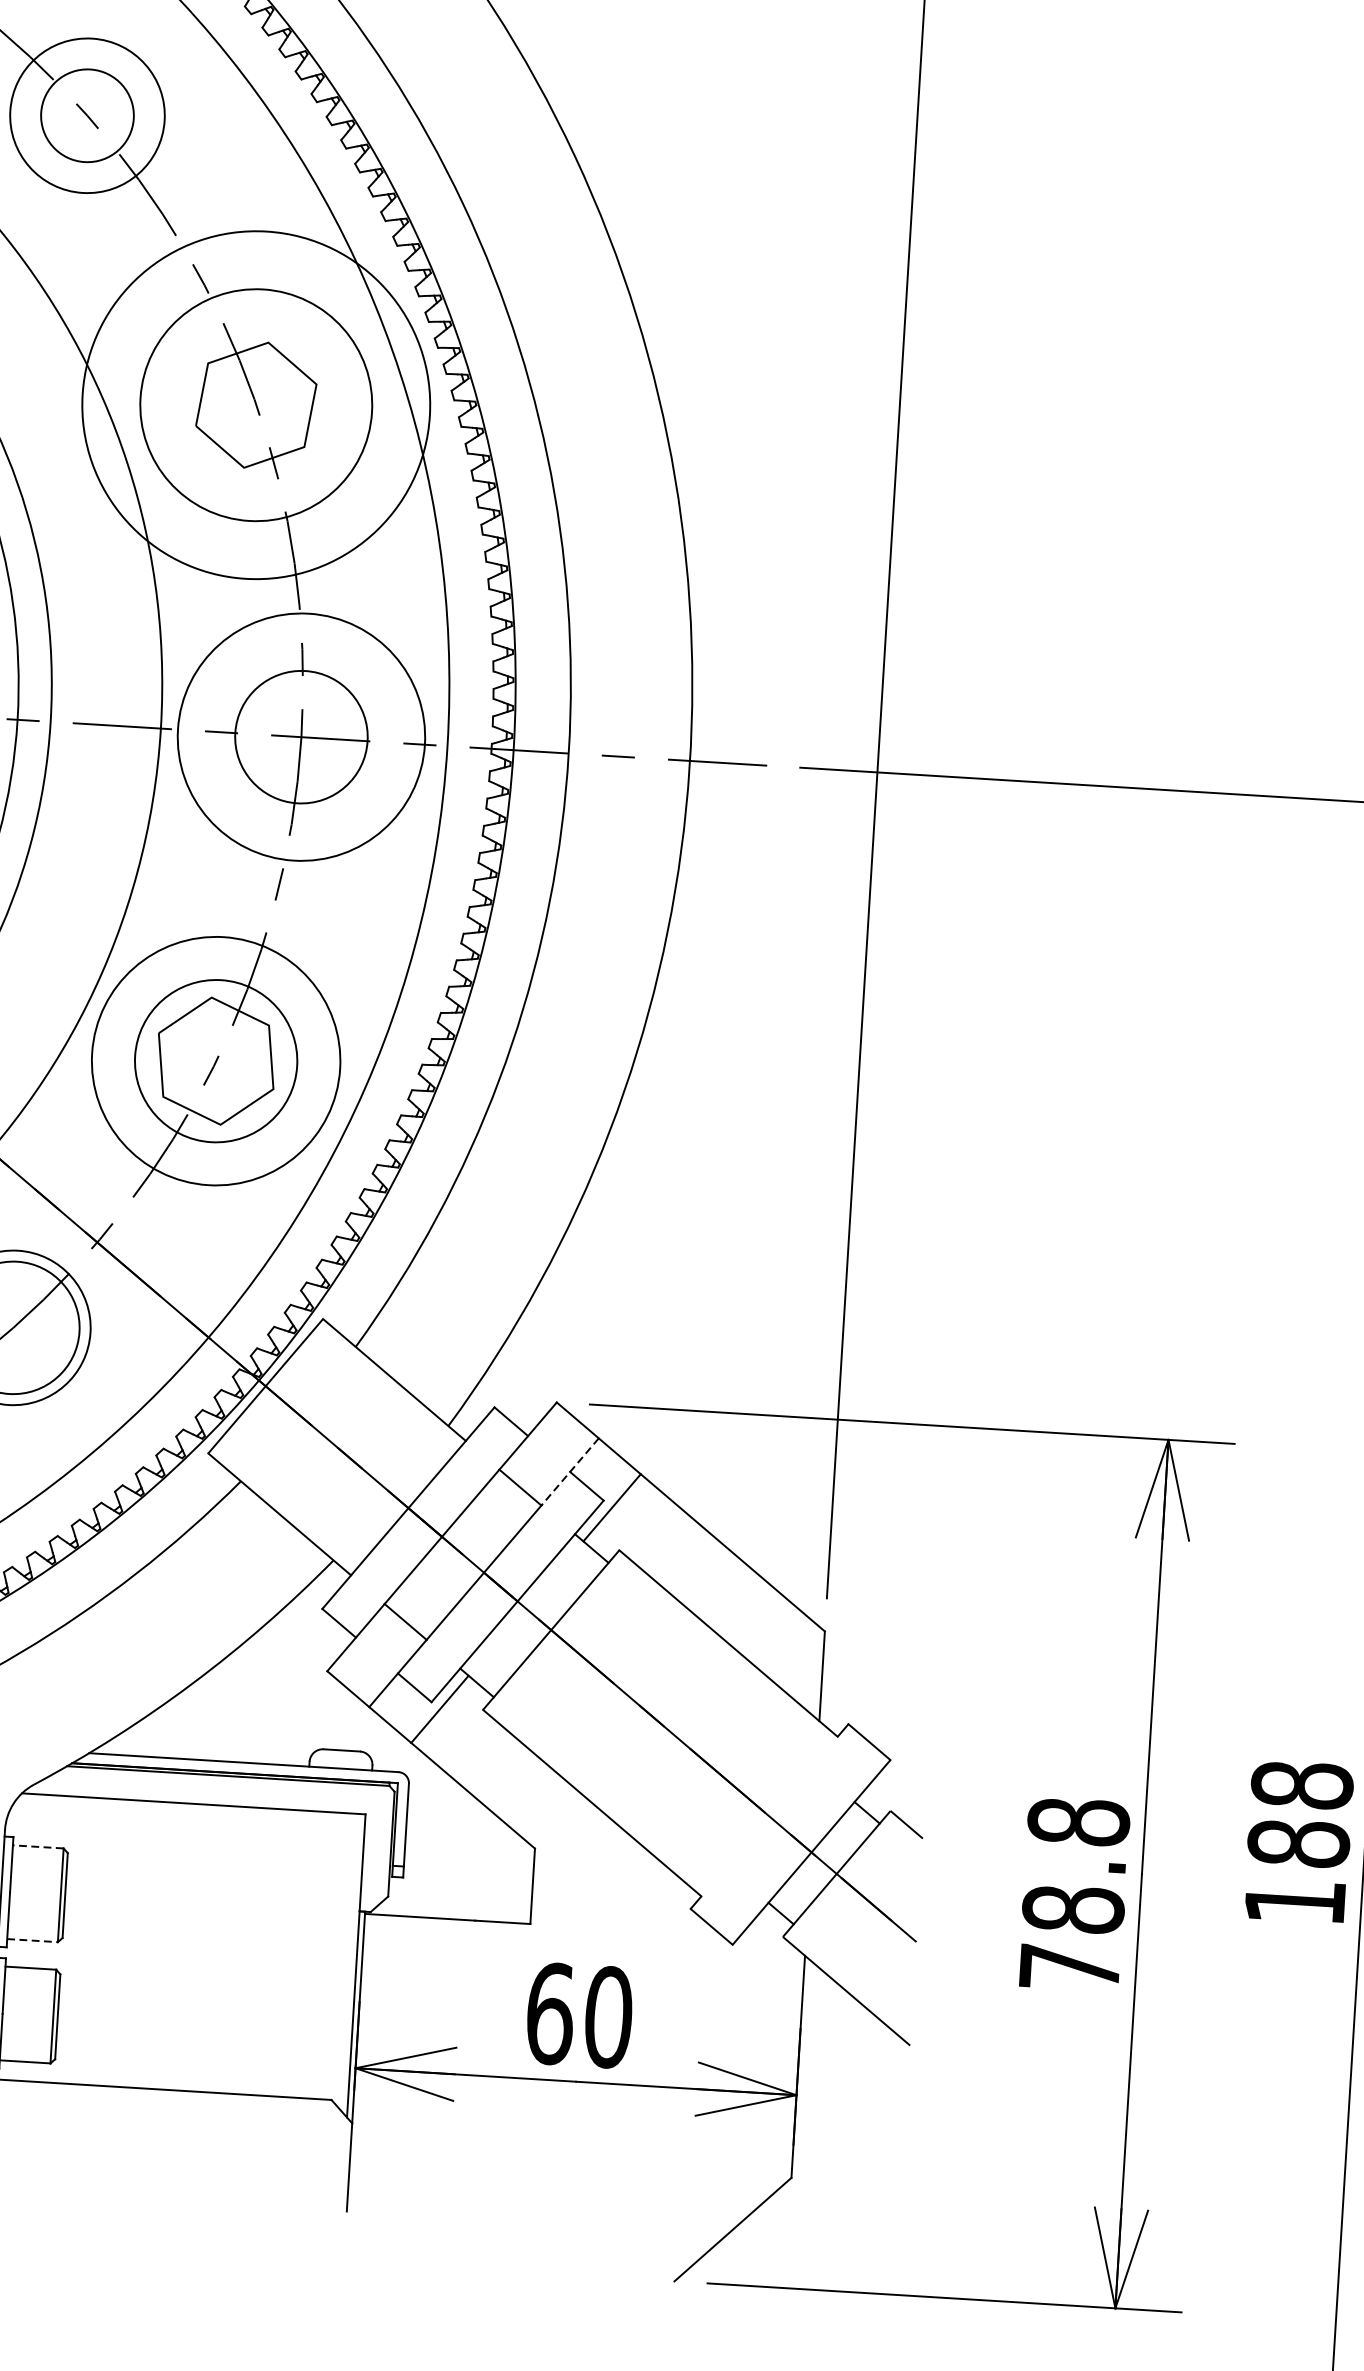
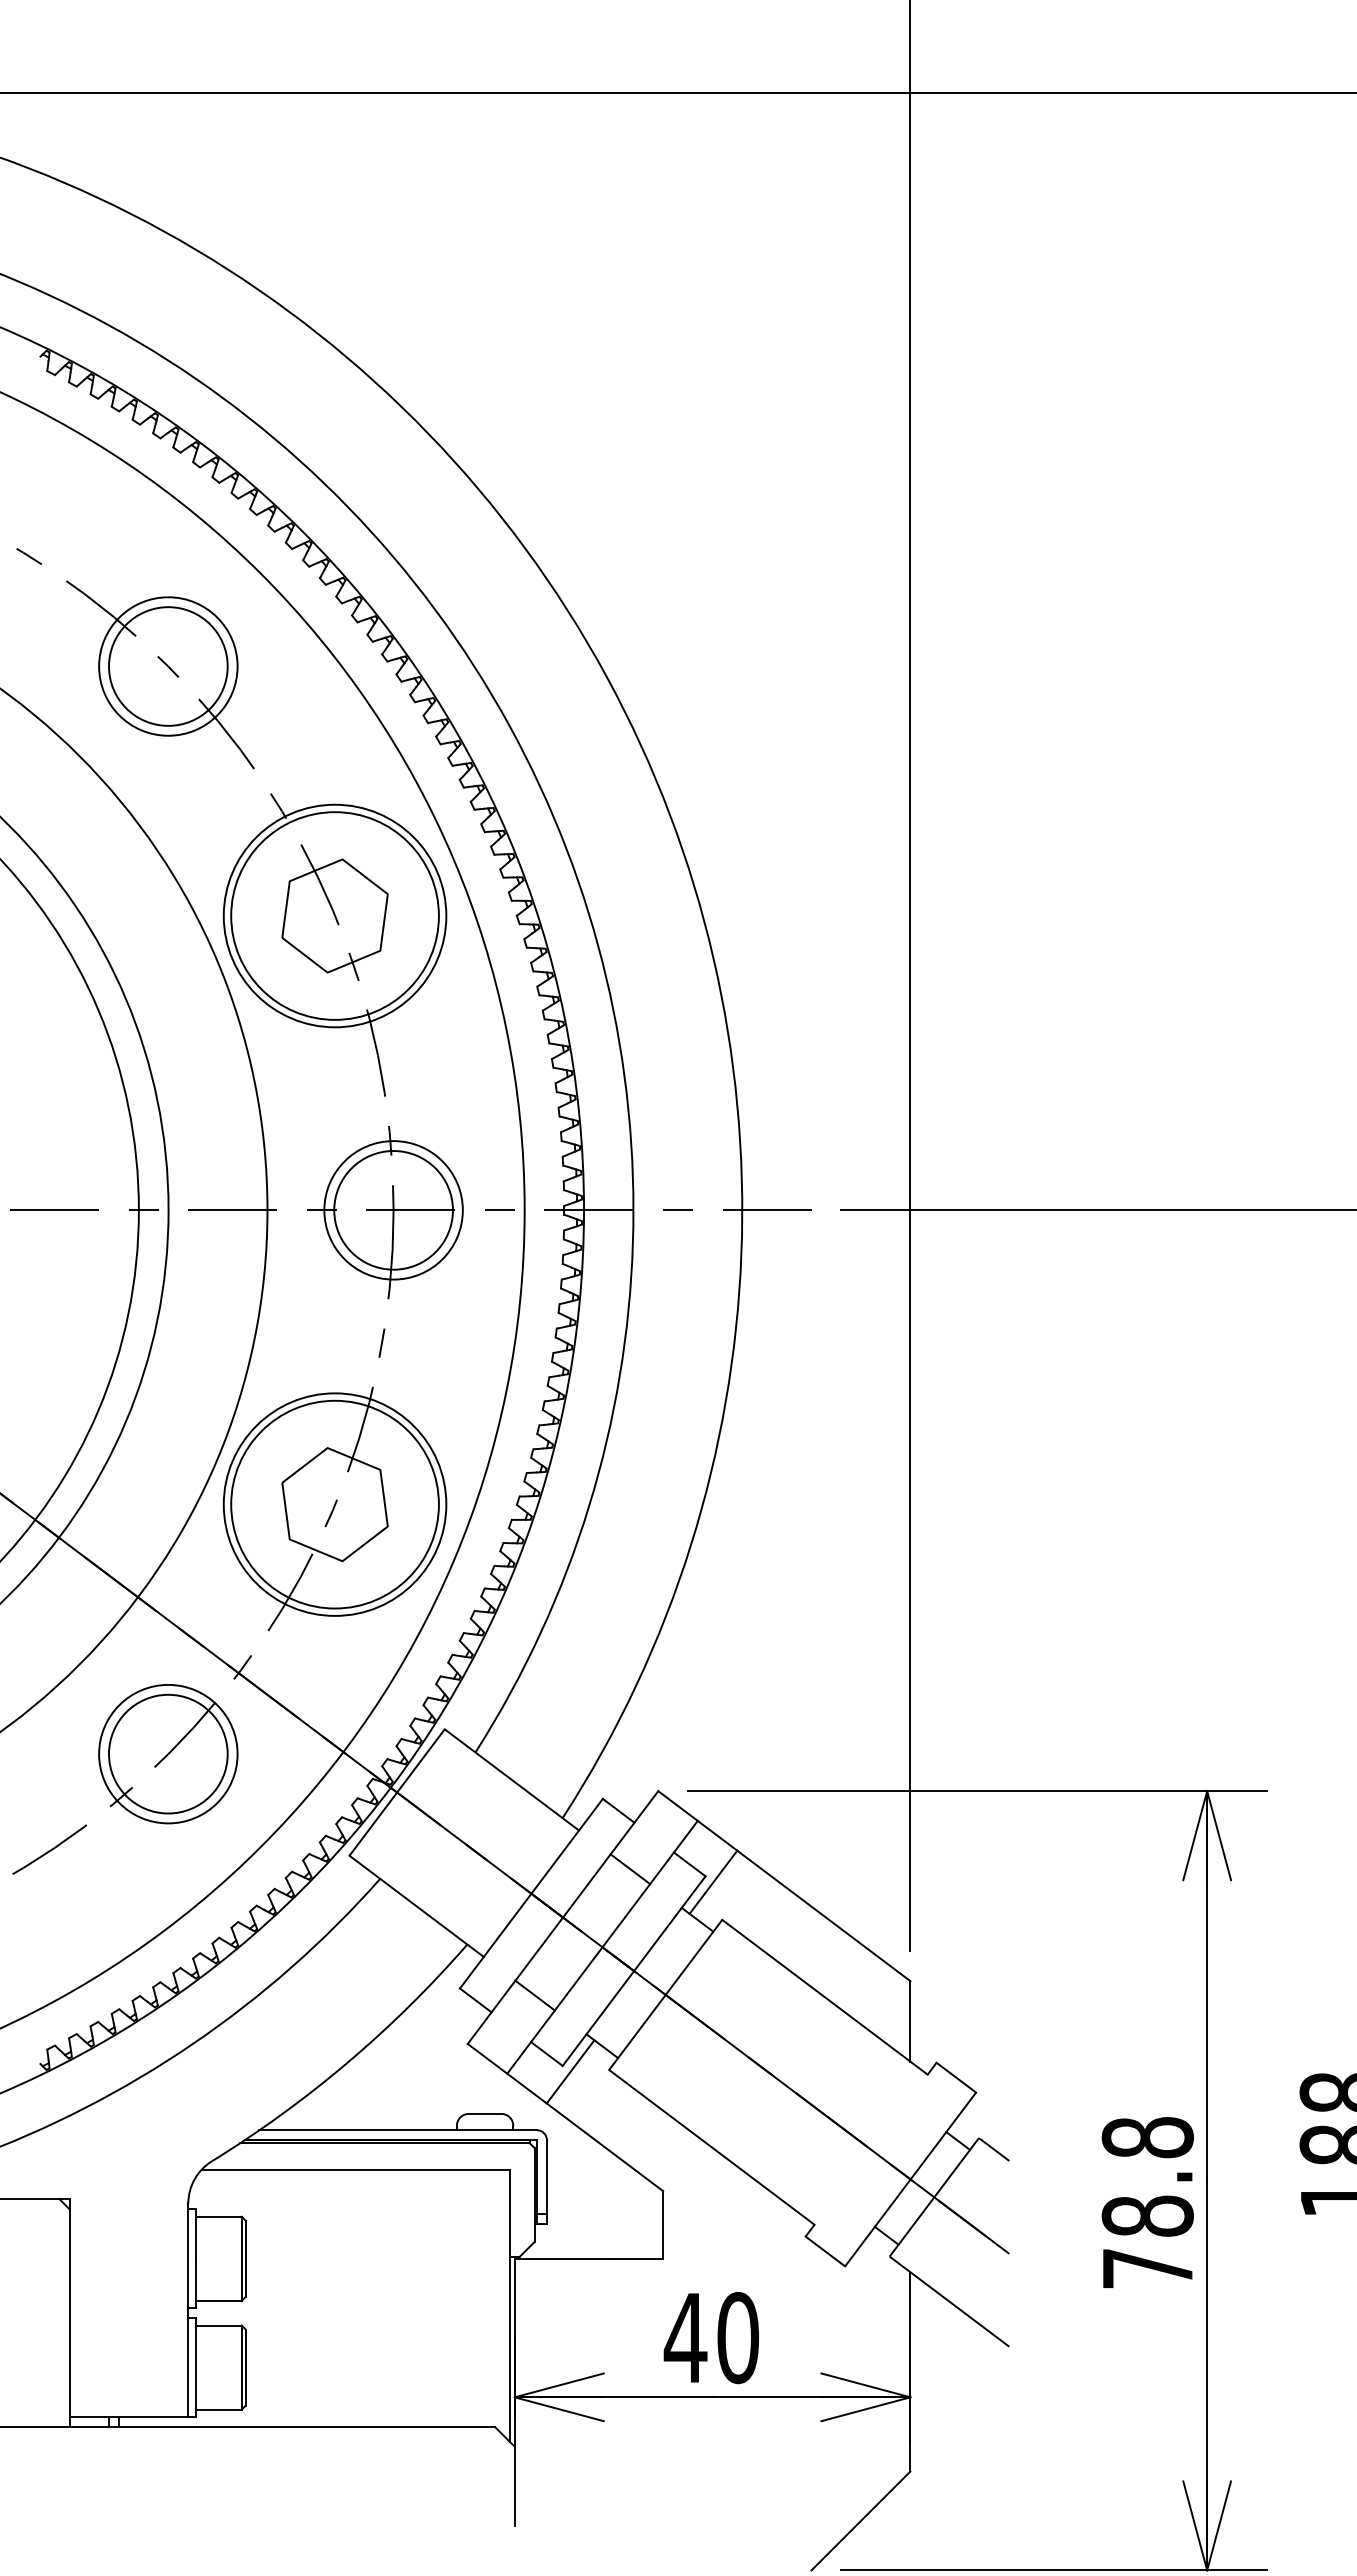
circle: (87, 115) -> (168, 666), size x1.43
circle: (255, 404) -> (334, 915), size x0.71
circle: (301, 737) -> (393, 1210), size x0.62
circle: (215, 1060) -> (334, 1504), size x1.43
line: (569, 1471) -> (673, 1852), dashed -> solid
line: (38, 1846) -> (219, 2216), dashed -> solid
line: (33, 1940) -> (219, 2300), dashed -> solid
text: (549, 2013) -> (685, 2337), 60 -> 40

